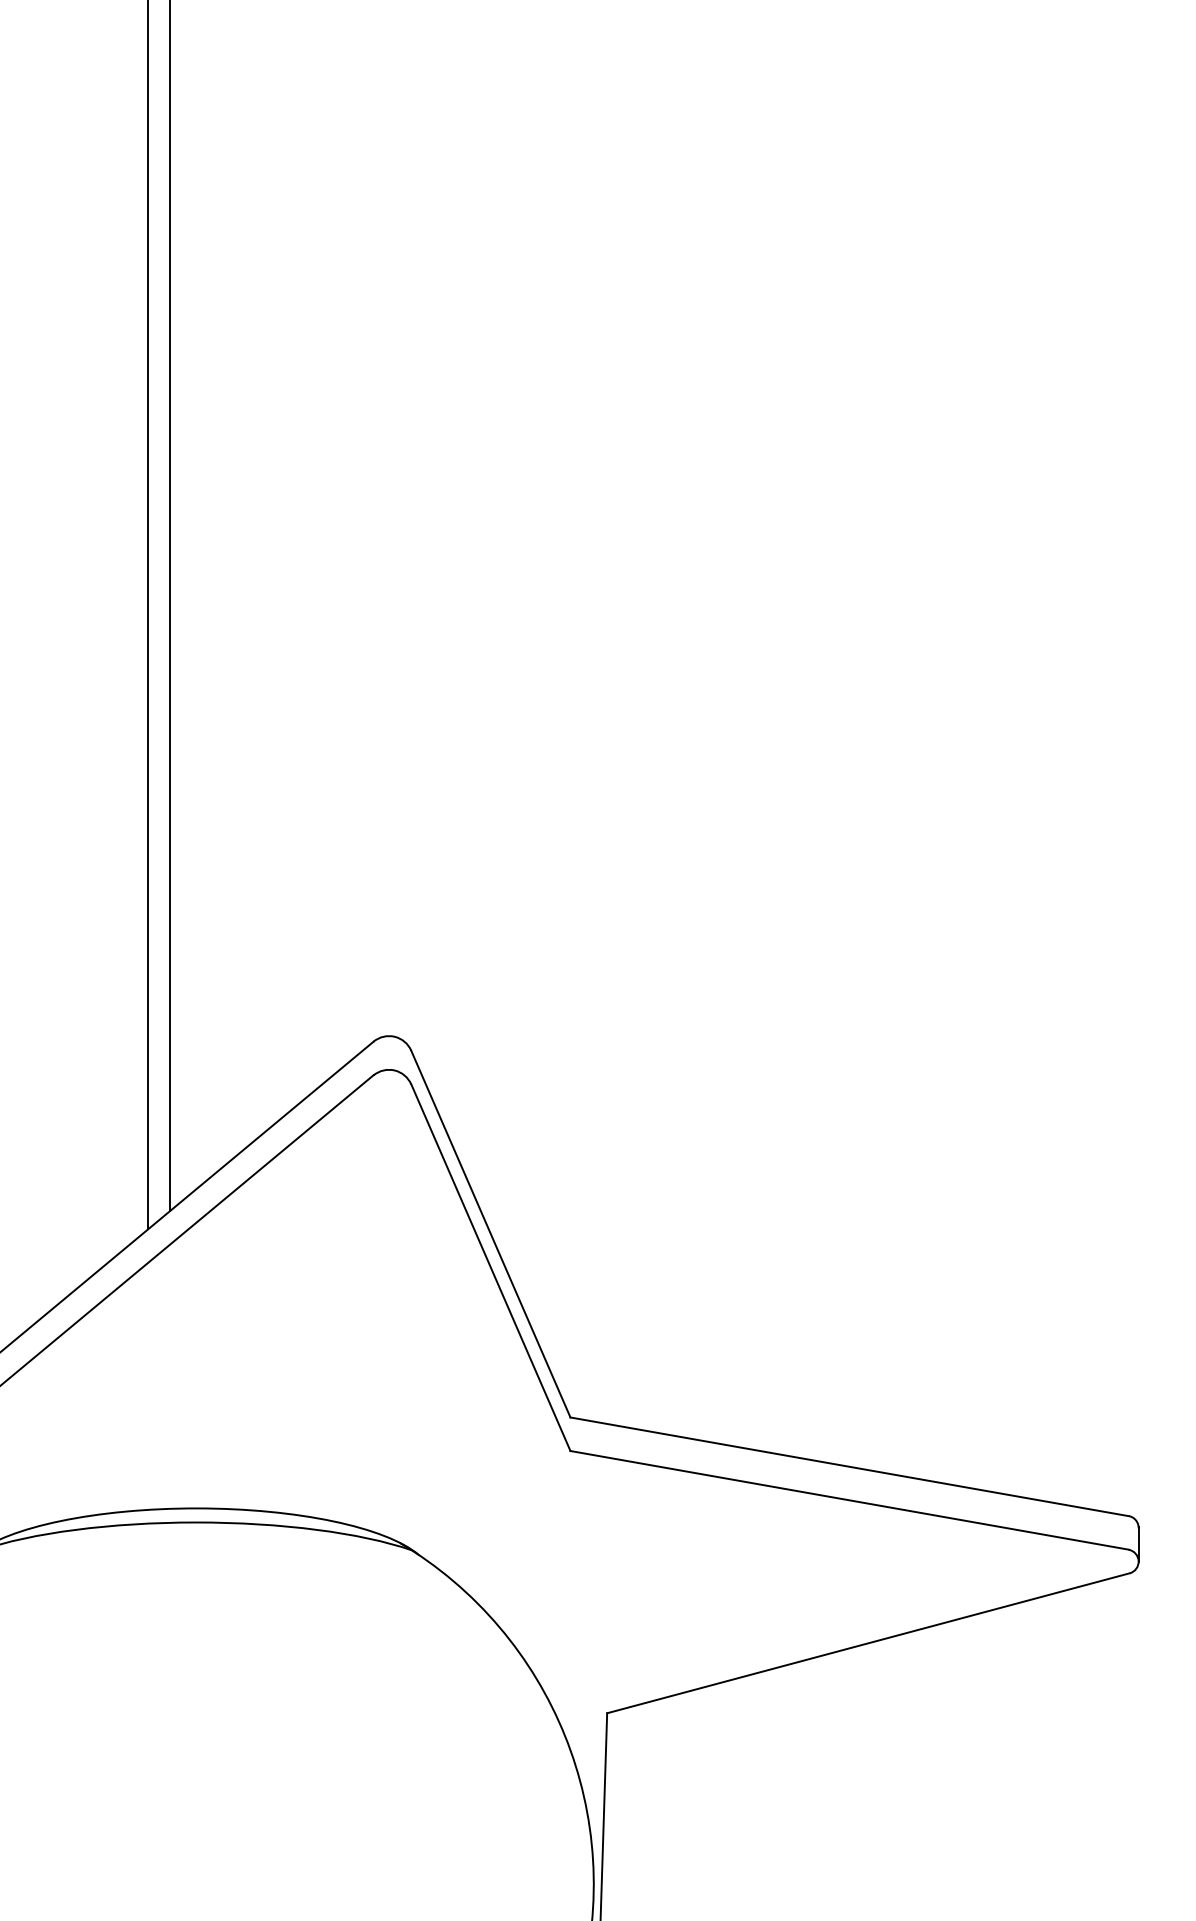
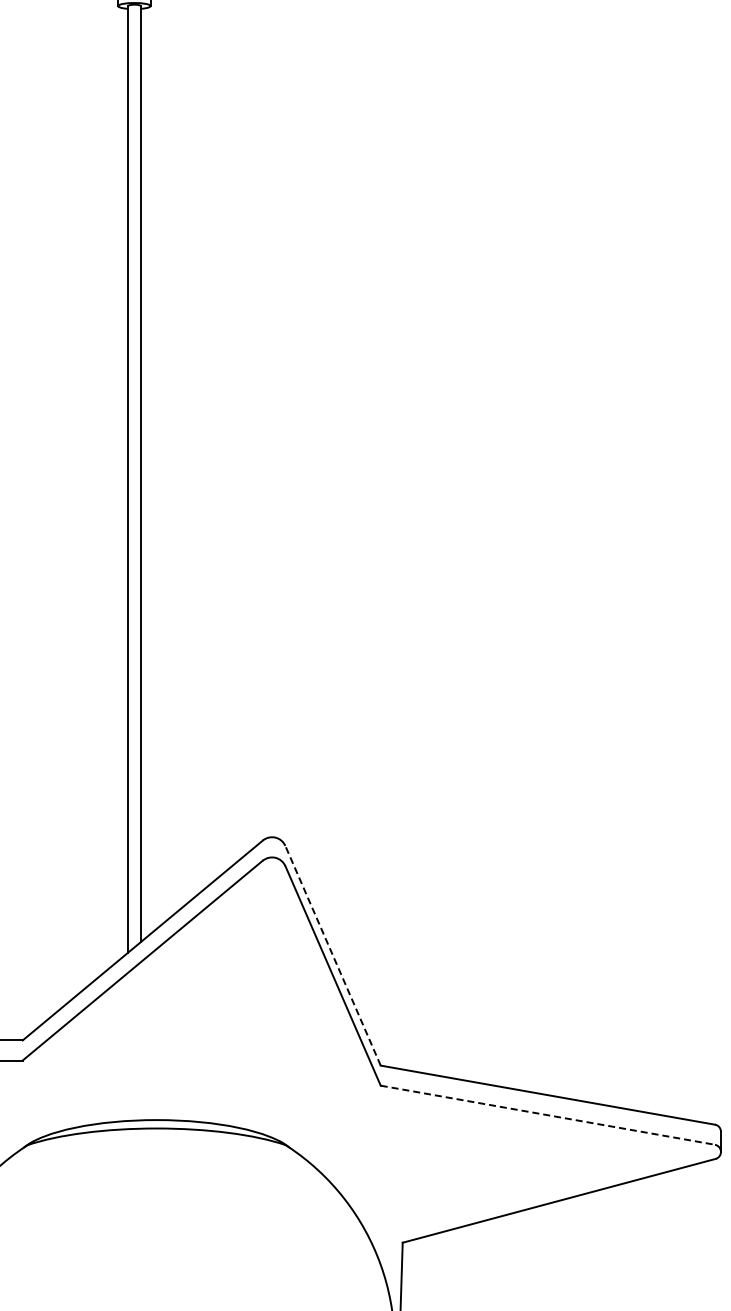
line: (491, 1233) -> (333, 955), solid -> dashed
line: (848, 1500) -> (547, 1115), solid -> dashed

